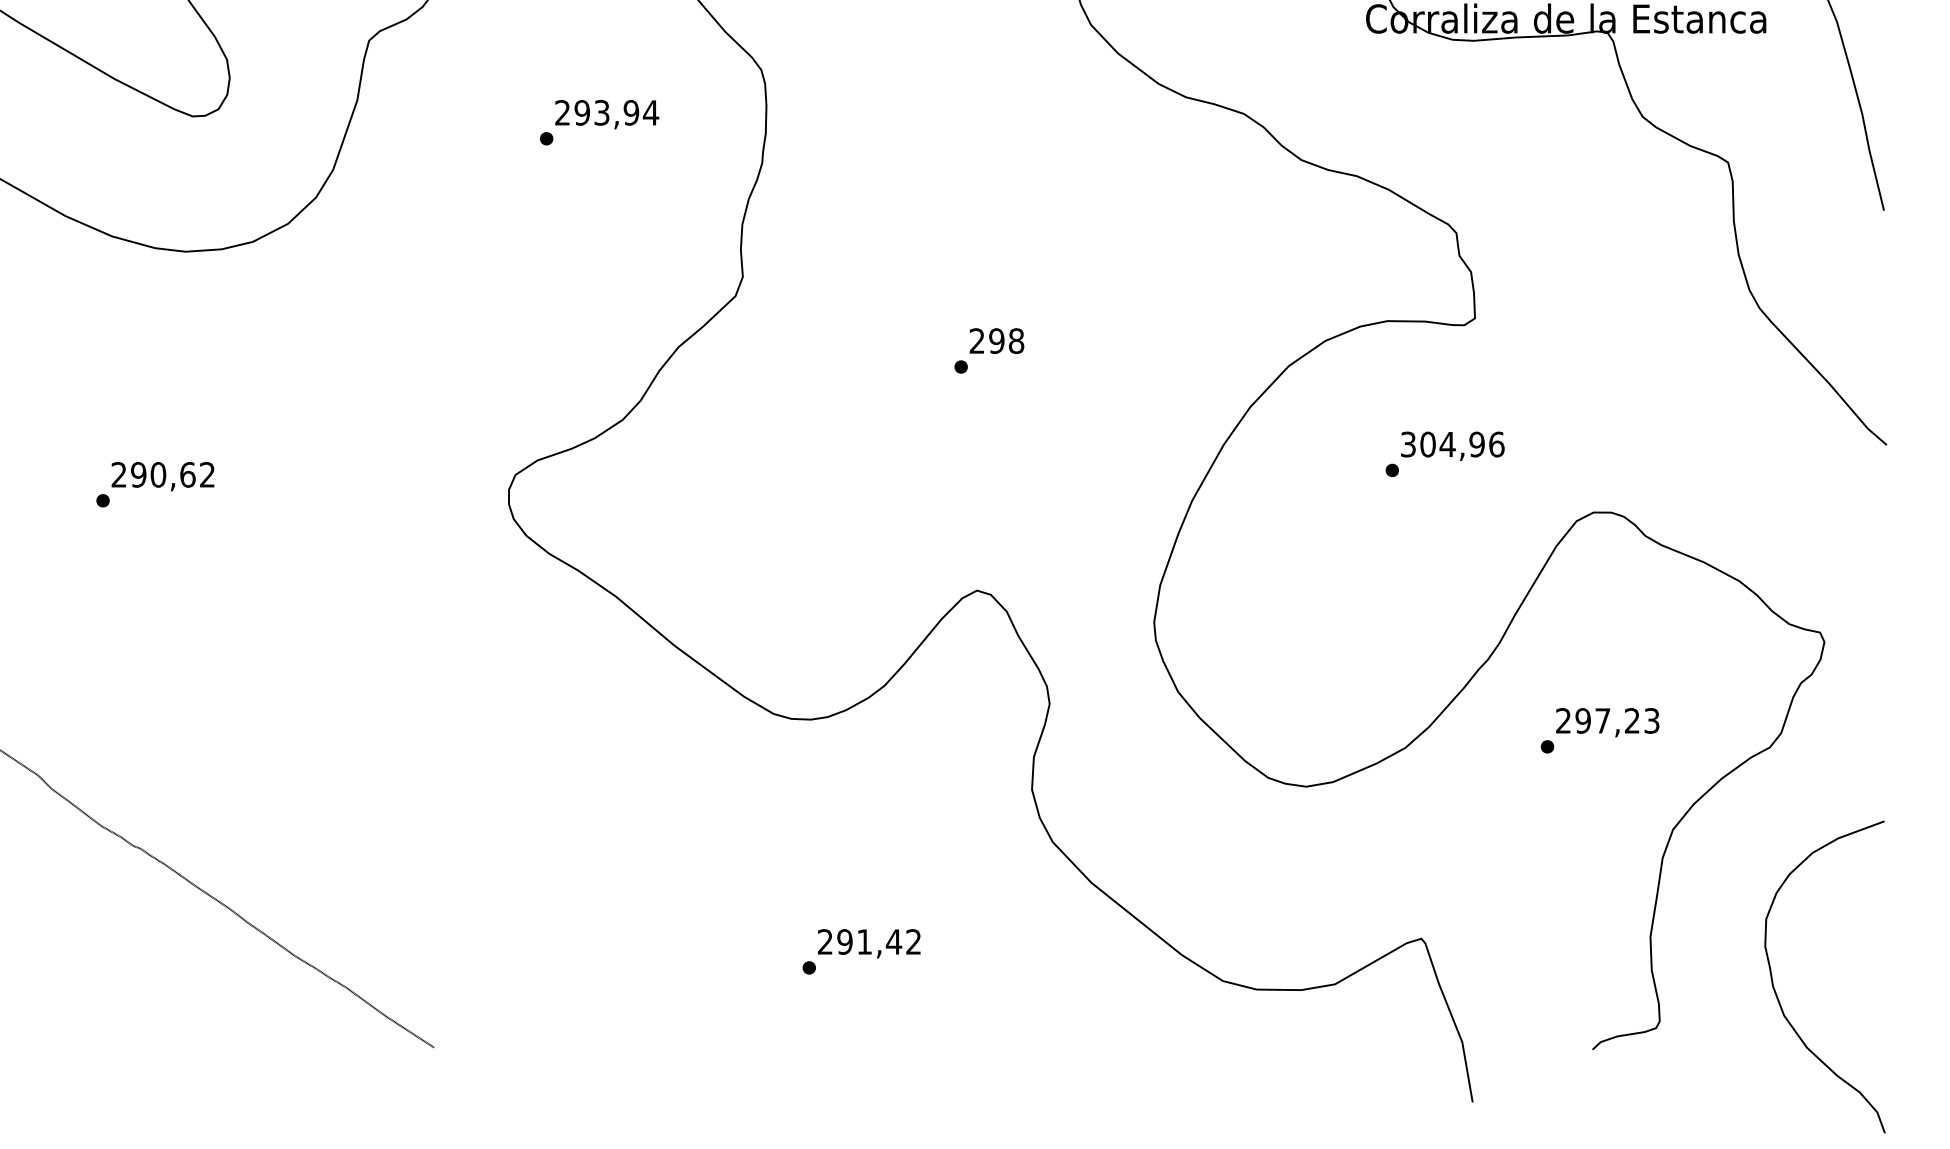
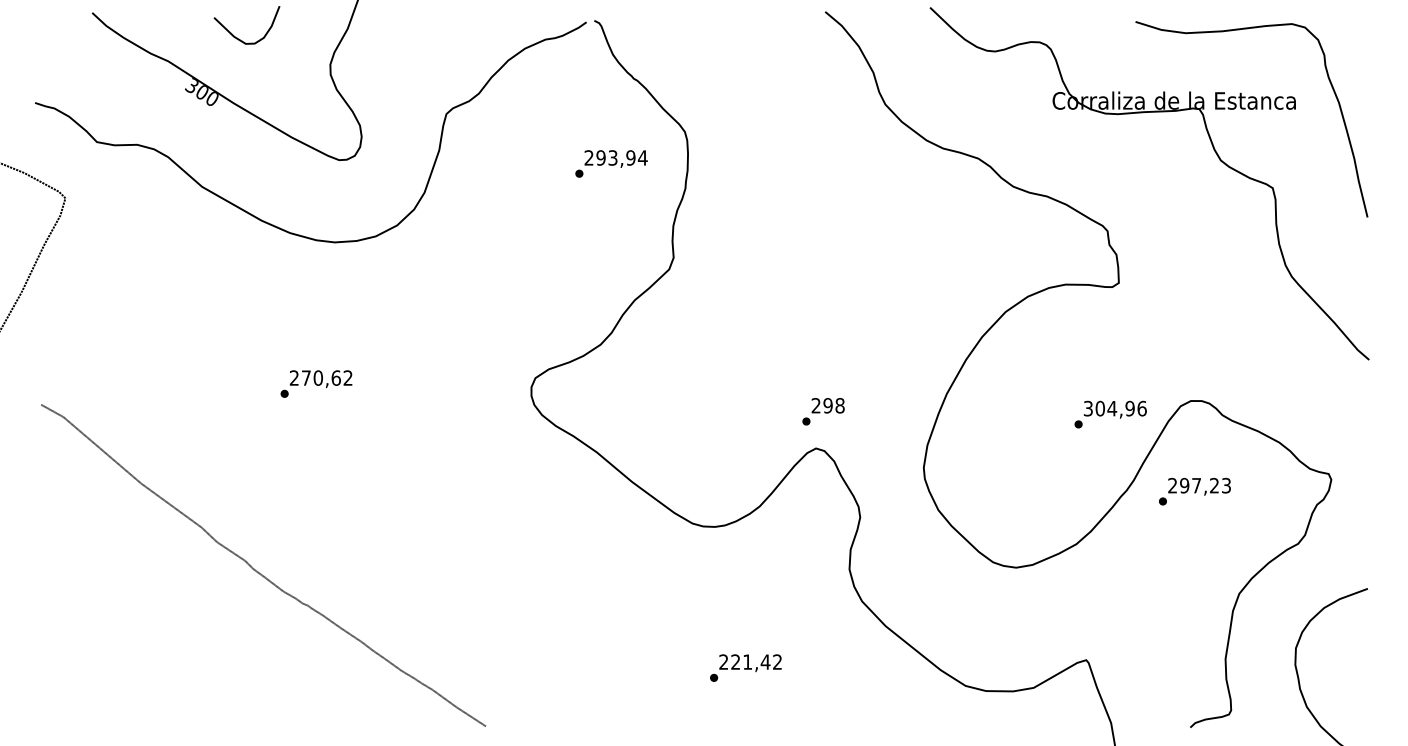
text: (599, 121) -> (611, 163), moved
text: (989, 350) -> (823, 411), moved
text: (1444, 454) -> (1110, 414), moved
text: (137, 473) -> (305, 377), 290,62 -> 270,62
text: (1599, 730) -> (1194, 491), moved
text: (844, 940) -> (735, 661), 291,42 -> 221,42

